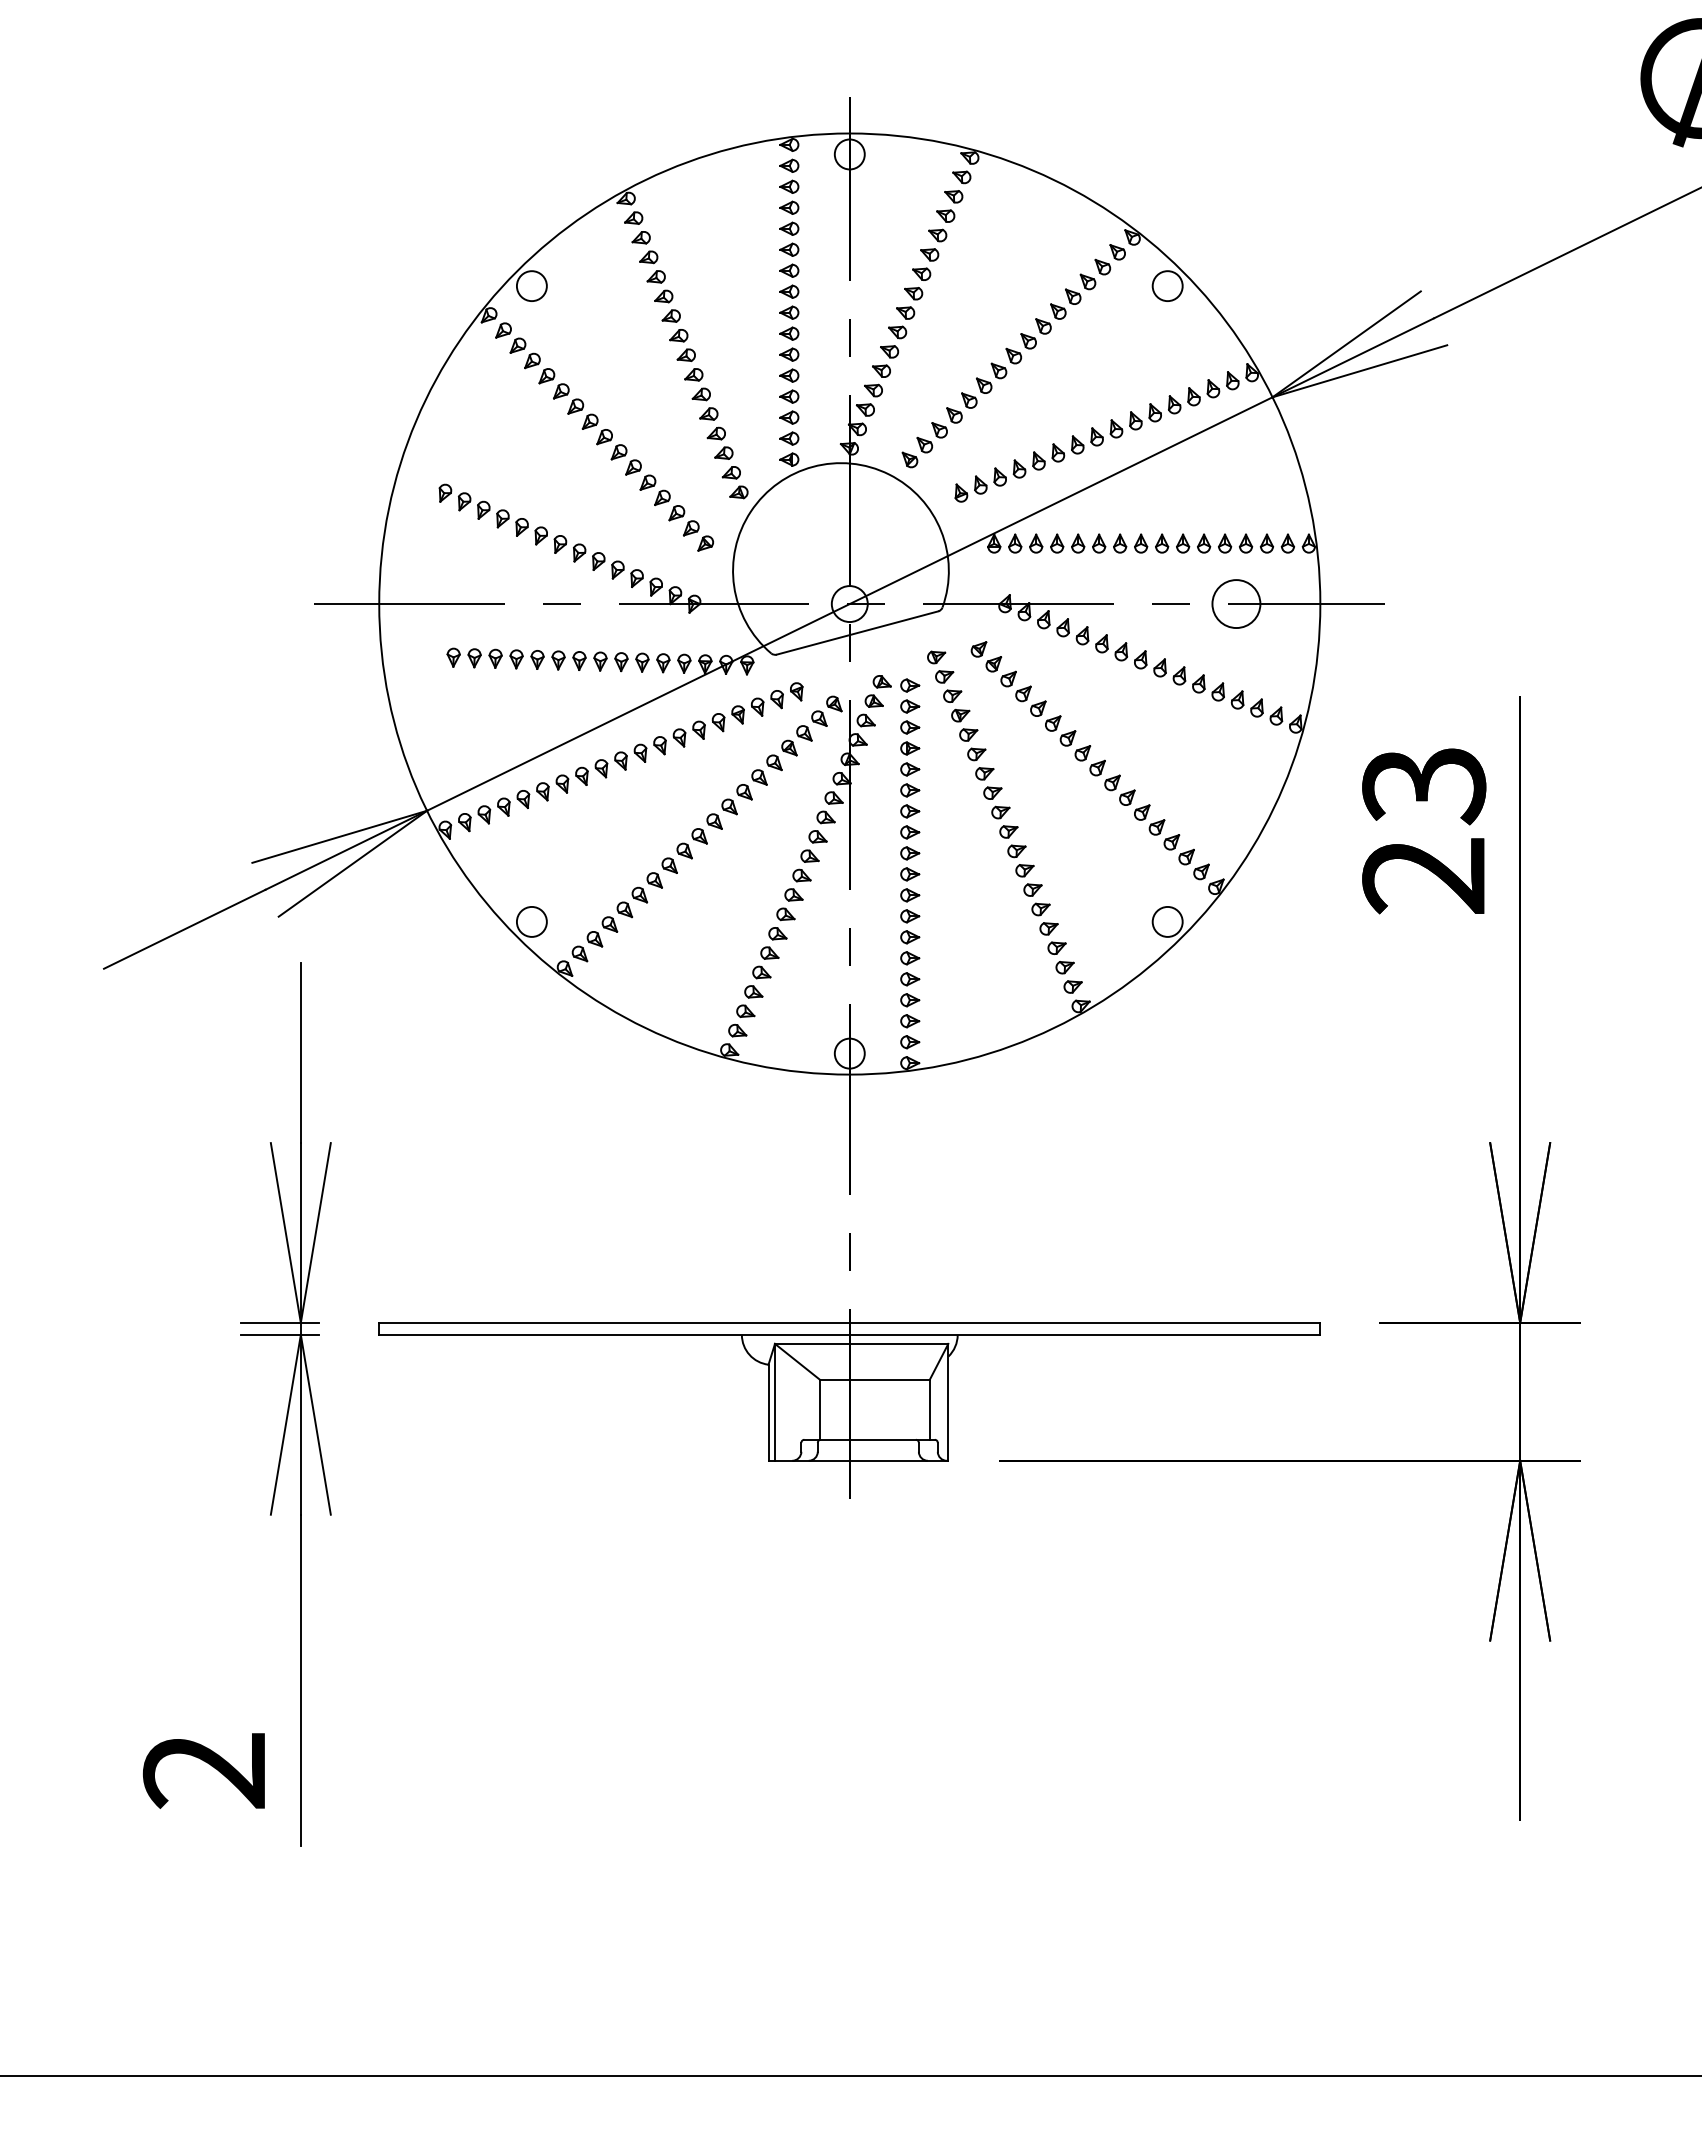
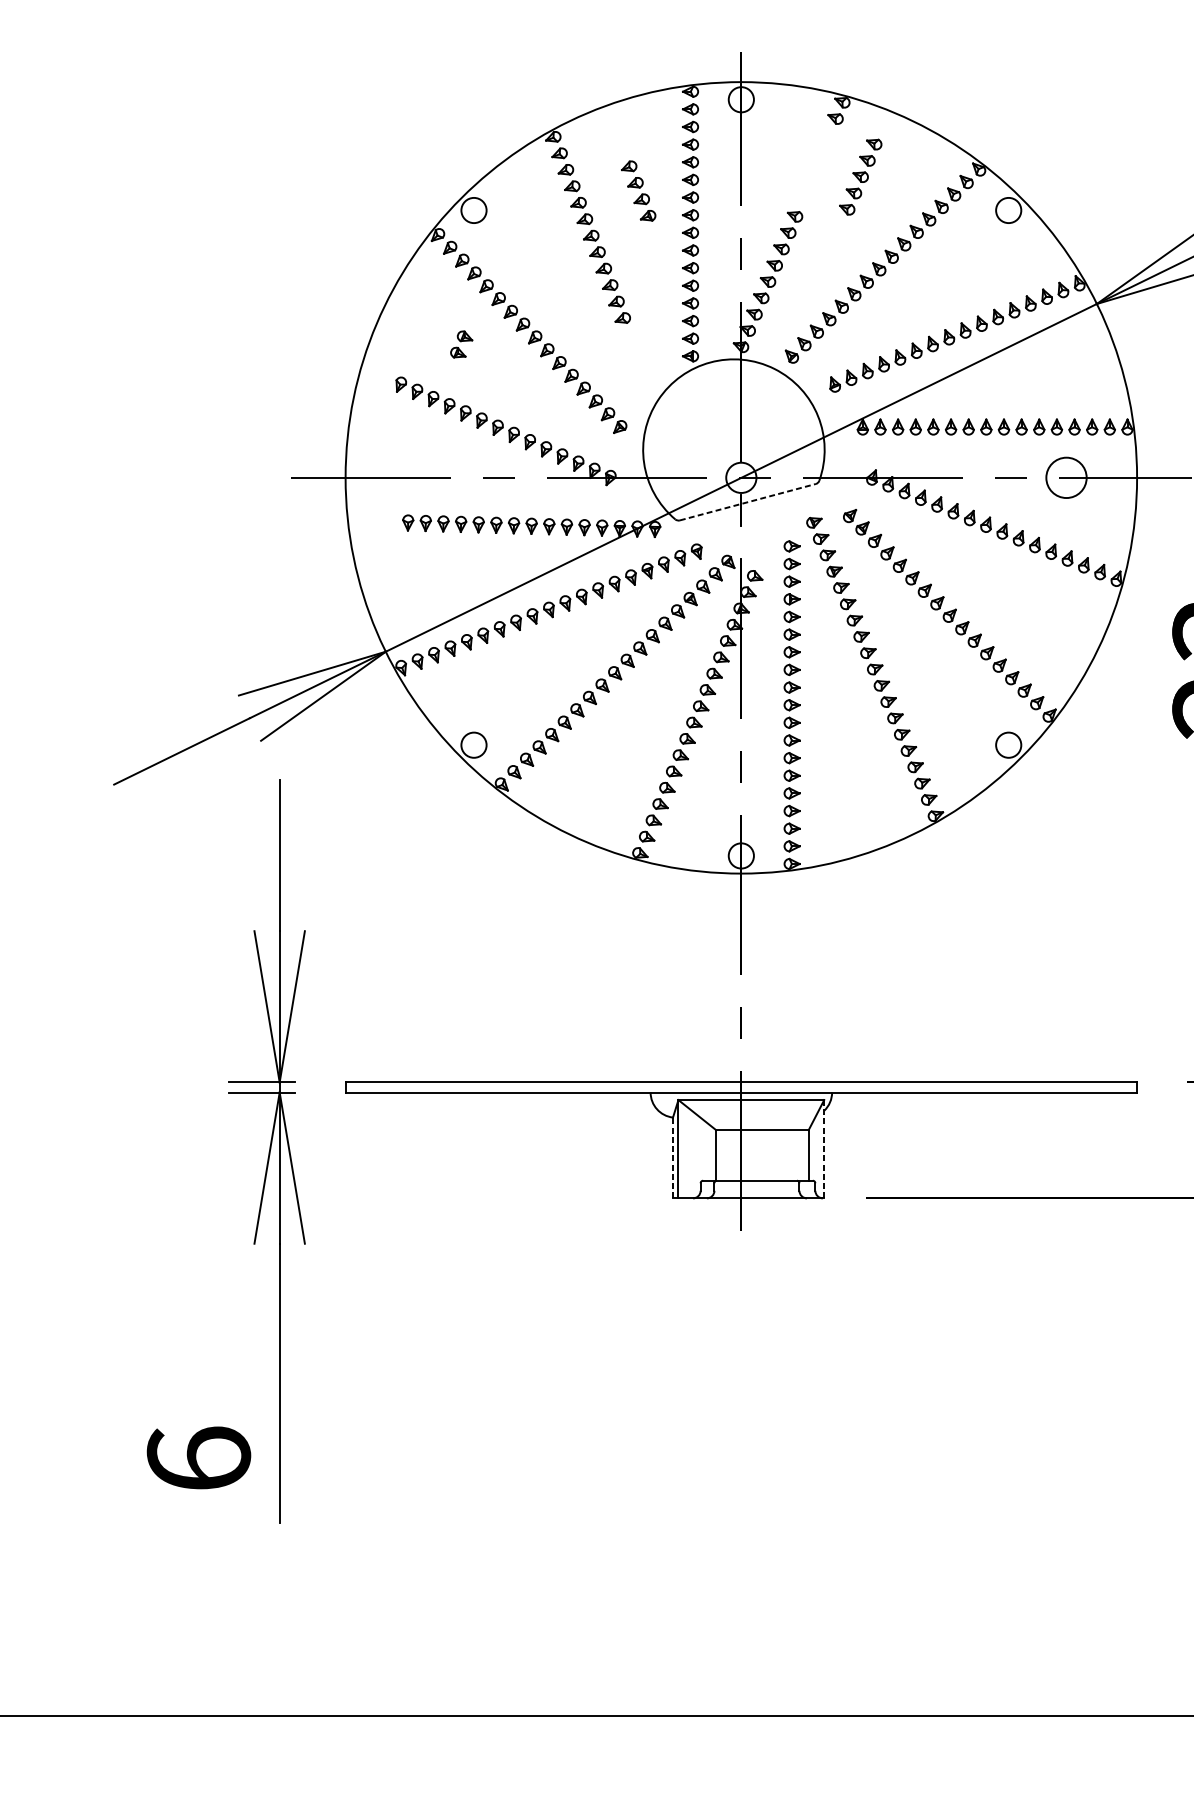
part: (937, 235) -> (860, 177), moved
part: (727, 462) -> (638, 190), moved
line: (857, 633) -> (747, 502), solid -> dashed
part: (877, 691) -> (461, 344), moved
line: (948, 1401) -> (824, 1148), solid -> dashed
line: (768, 1412) -> (672, 1157), solid -> dashed
text: (204, 1770) -> (198, 1458), 2 -> 6

